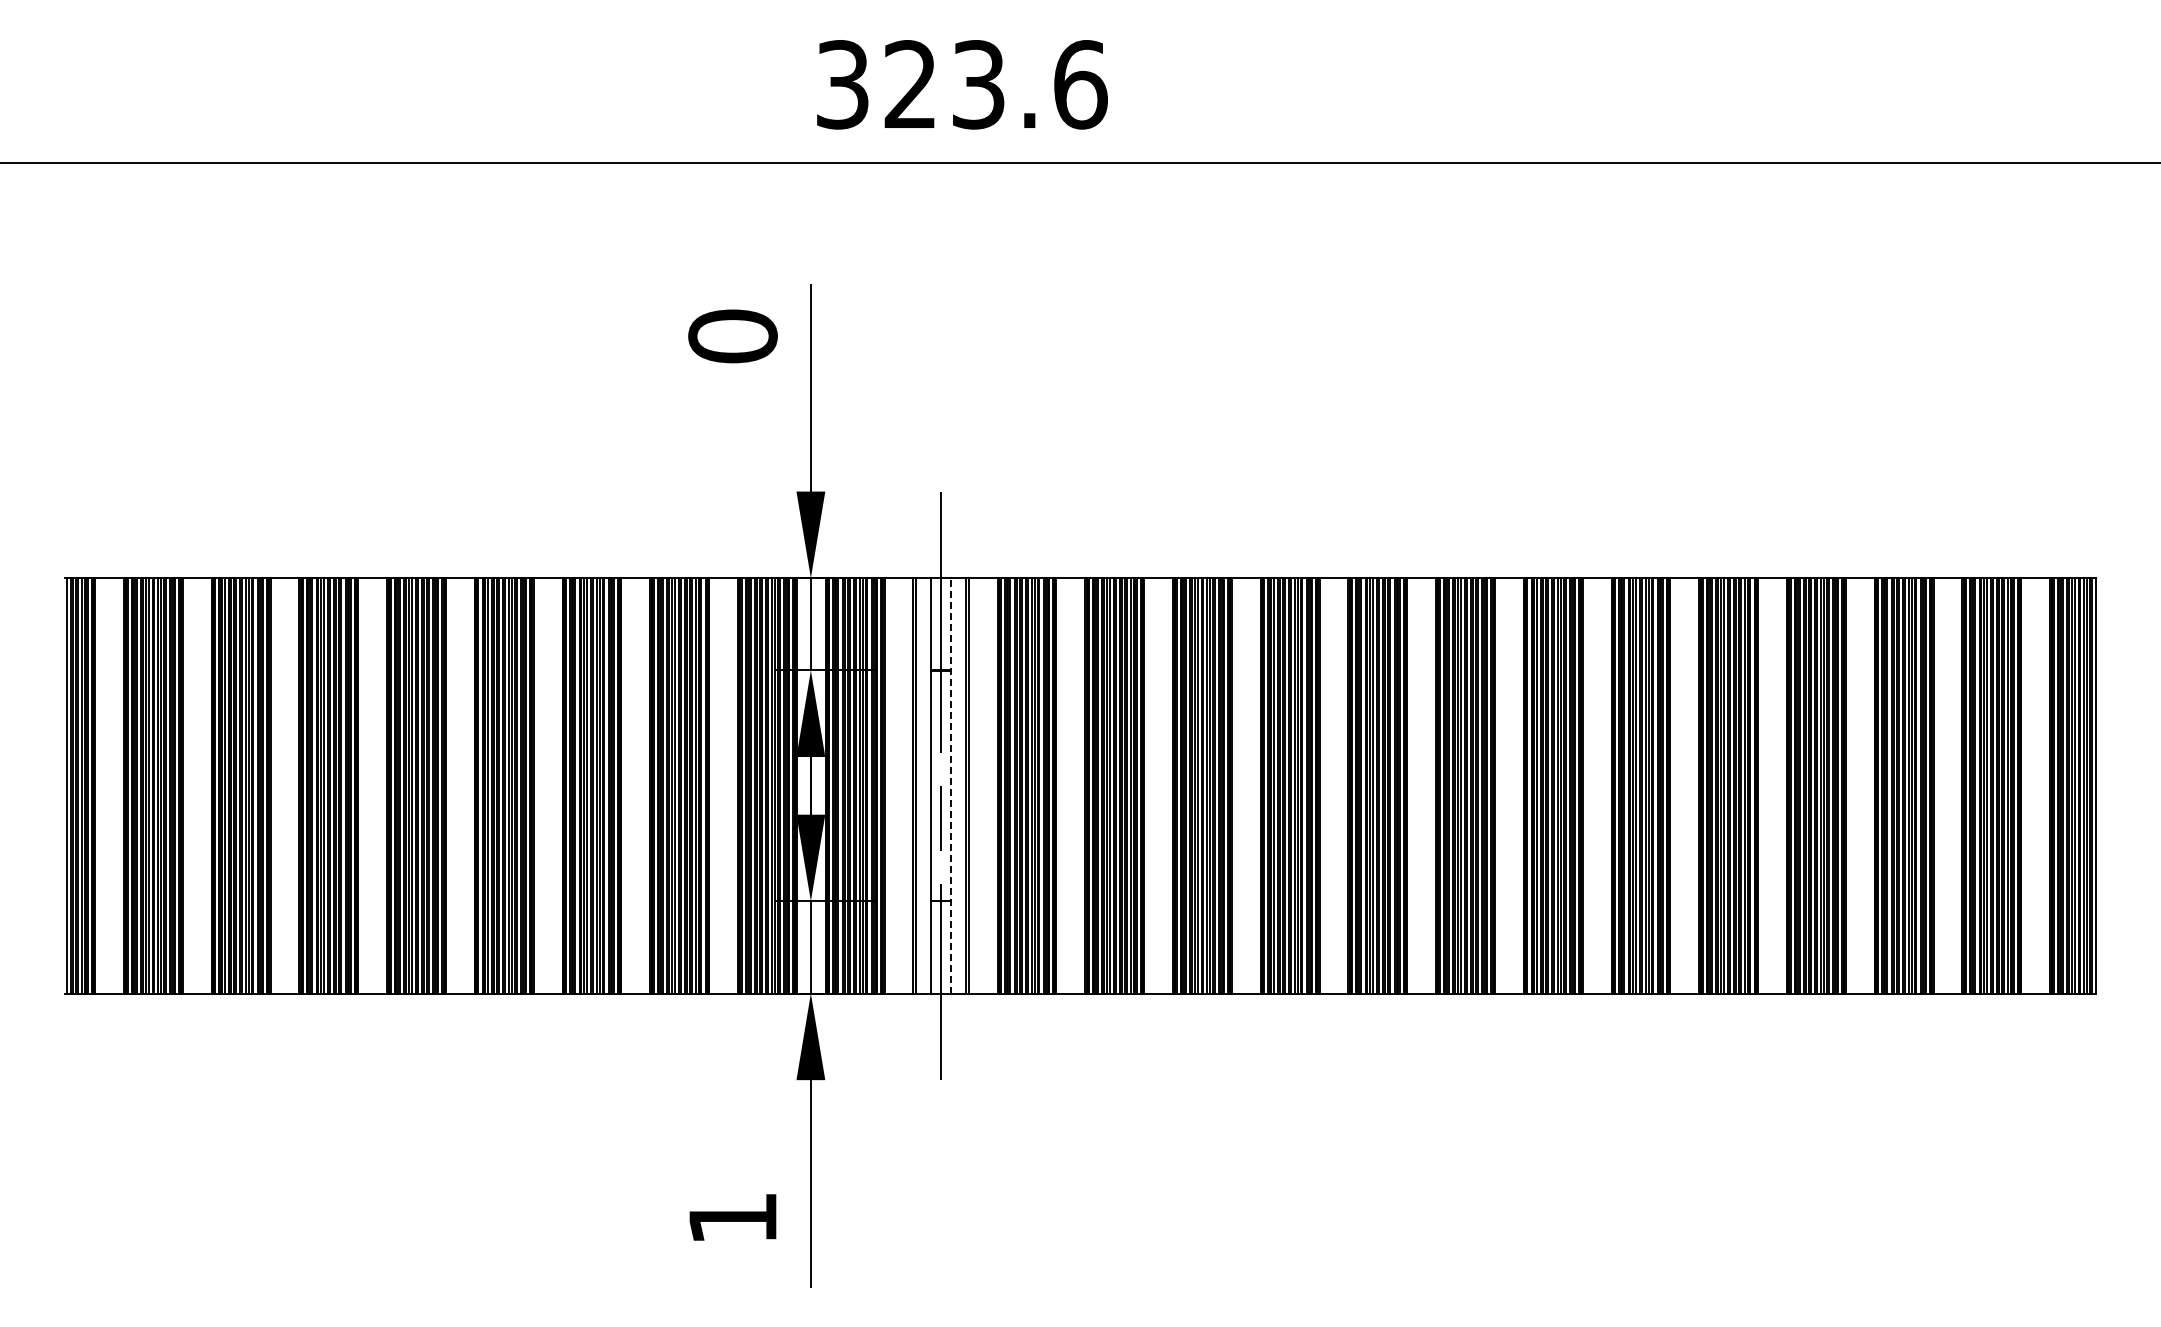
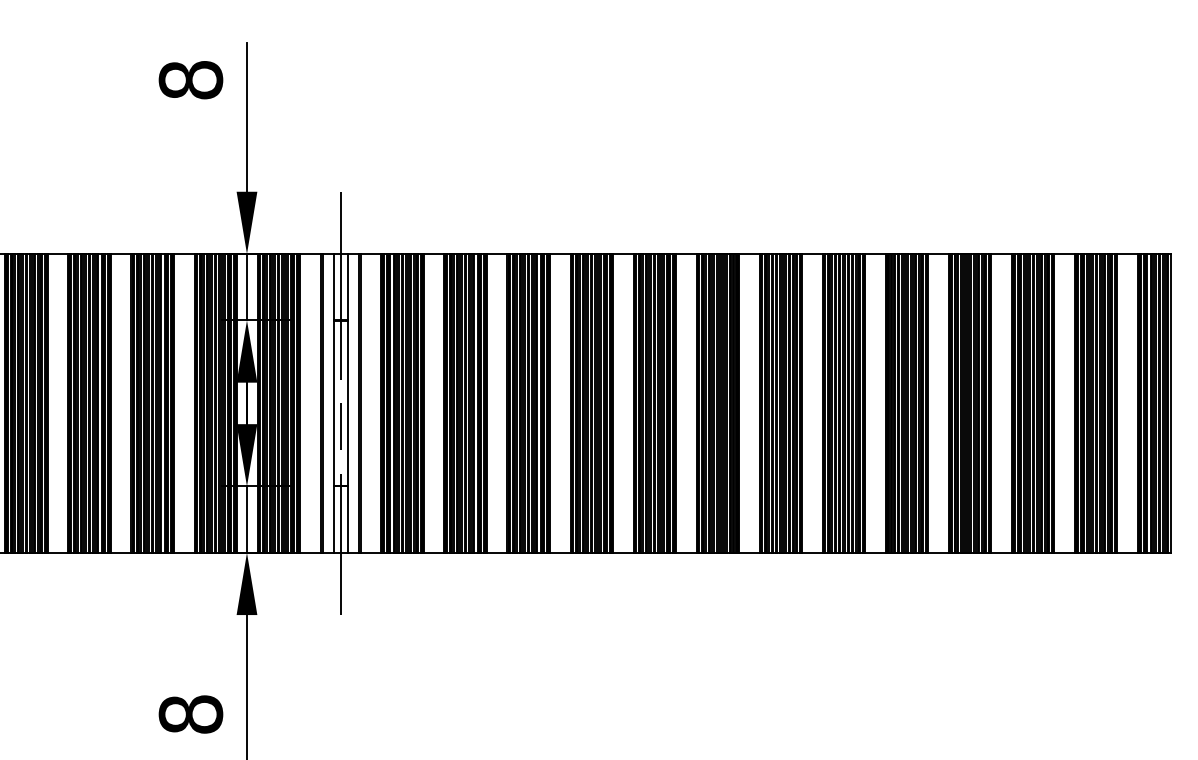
text: (732, 336) -> (190, 80), 0 -> 8
line: (950, 785) -> (347, 403), dashed -> solid
text: (732, 1218) -> (190, 714), 1 -> 8

